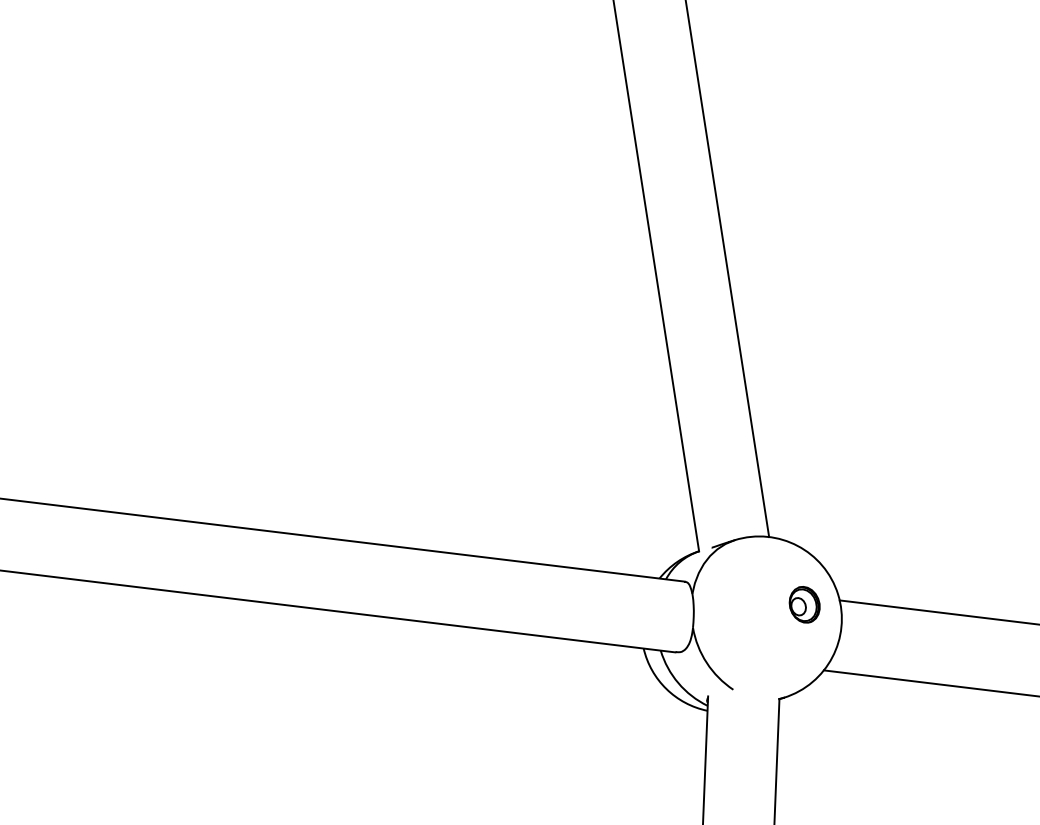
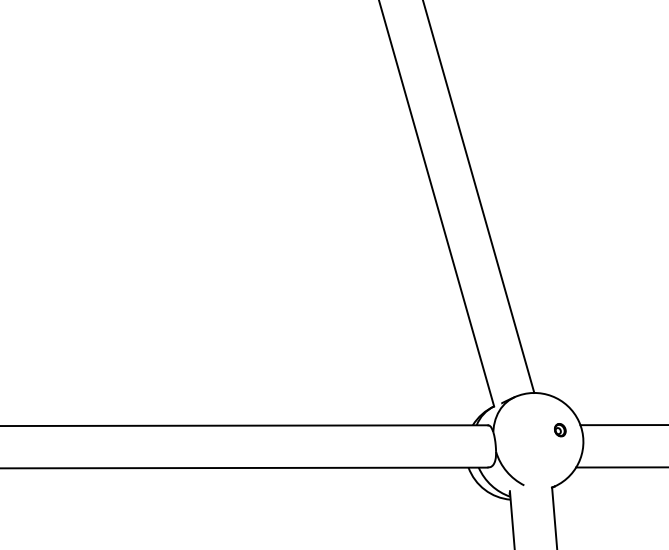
part: (805, 603) -> (560, 429), size x0.6

